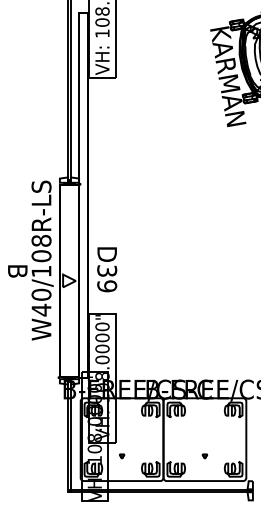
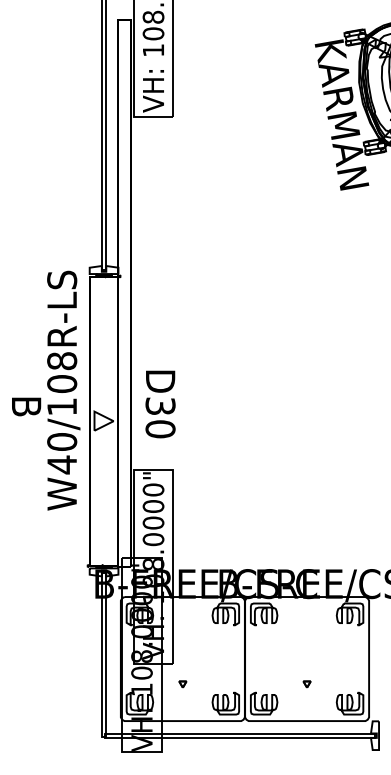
text: (106, 286) -> (159, 429), D39 -> D30

